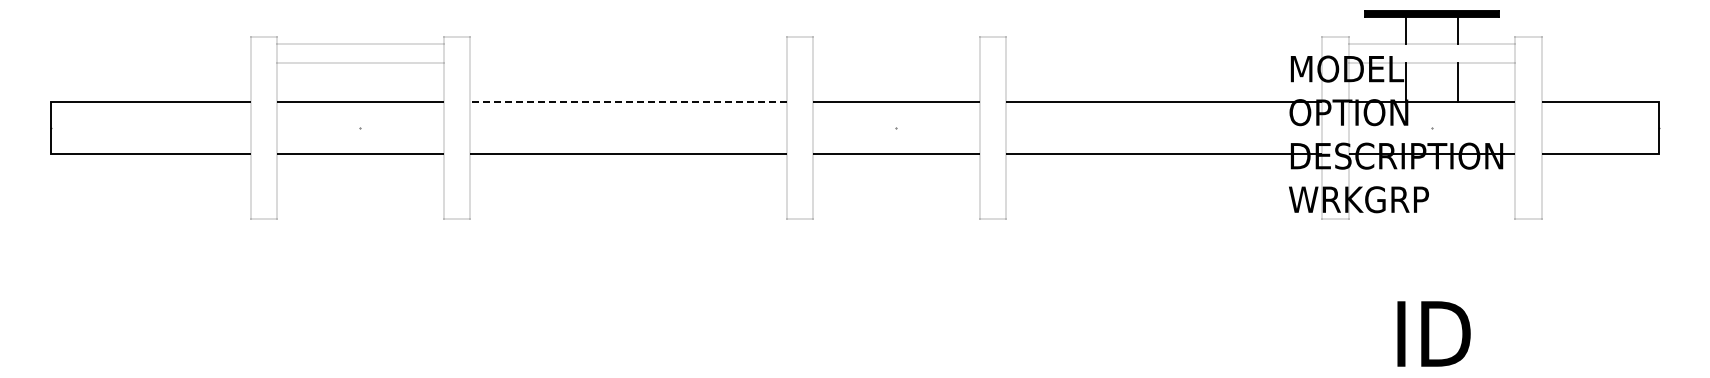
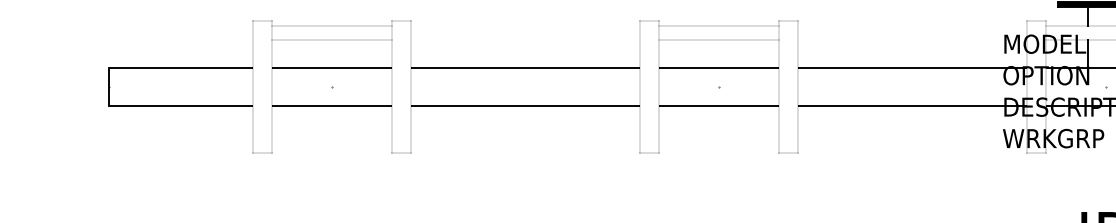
line: (895, 43) -> (718, 25), added
line: (895, 63) -> (718, 40), added
line: (627, 101) -> (525, 67), dashed -> solid

